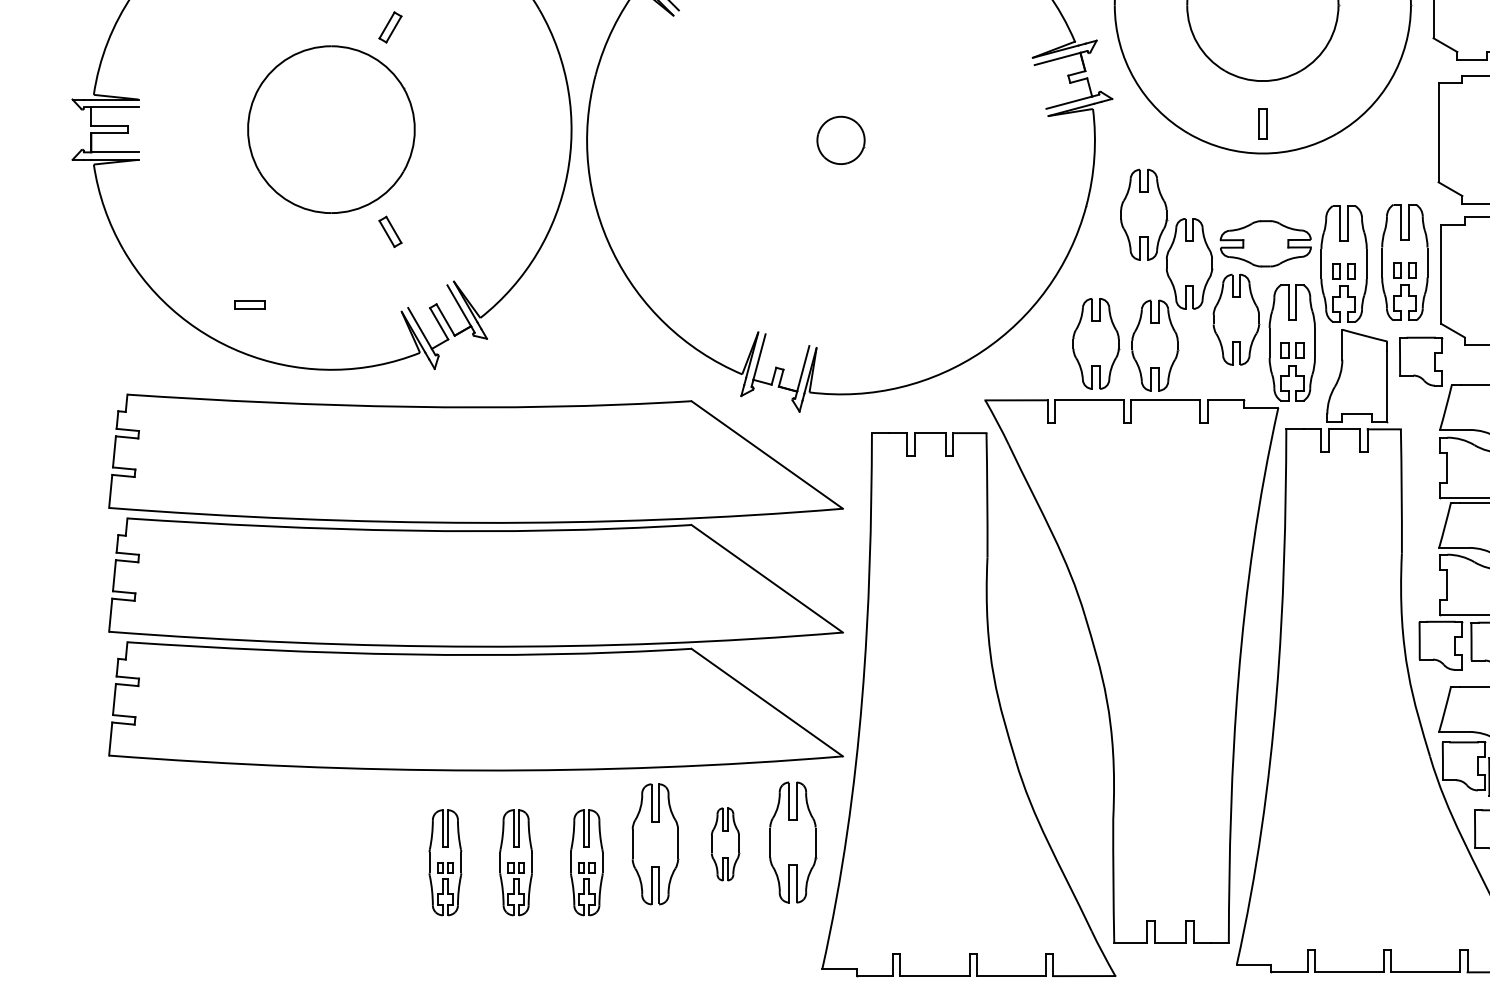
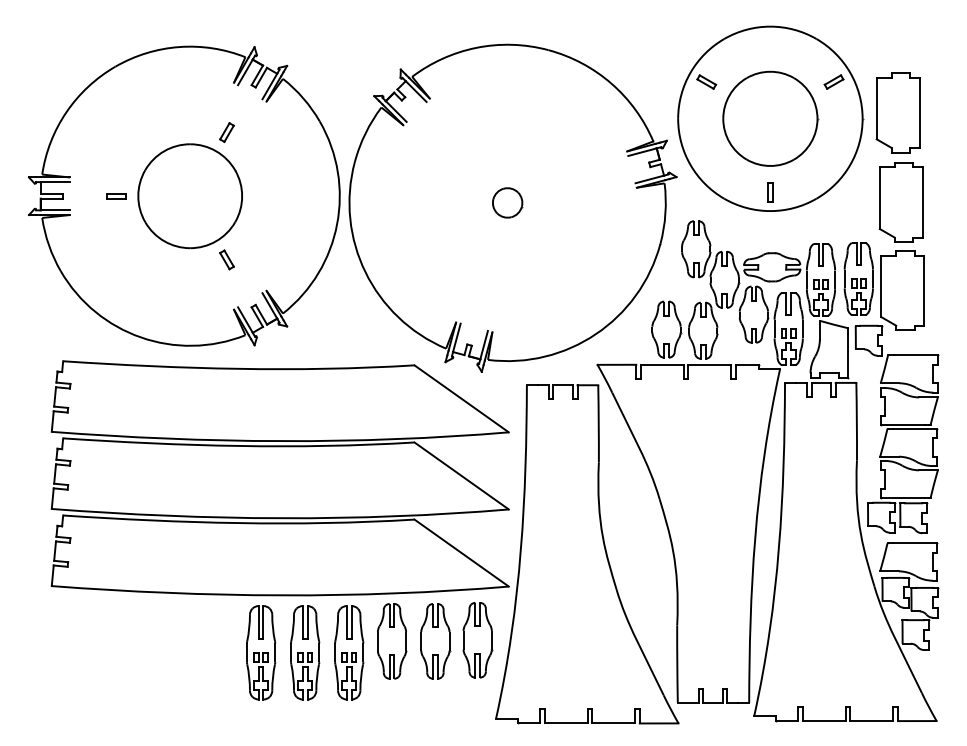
part: (249, 305) -> (116, 196), moved
part: (725, 844) -> (435, 641), size x1.67
part: (445, 862) -> (261, 652), size x1.43
part: (516, 862) -> (305, 652), size x1.43
part: (587, 862) -> (349, 652), size x1.43

